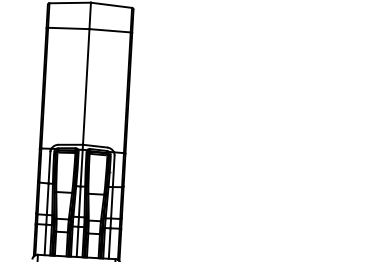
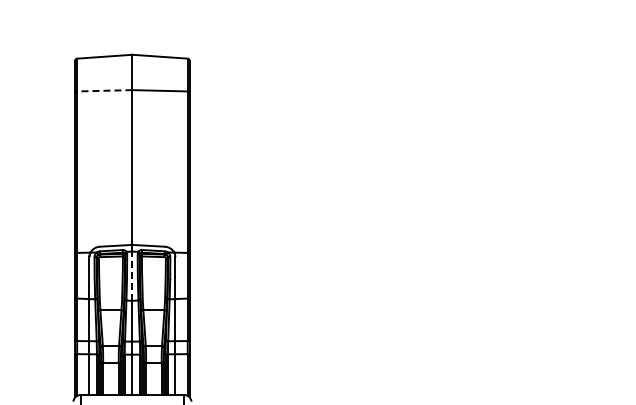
line: (68, 28) -> (104, 90), solid -> dashed
line: (81, 168) -> (132, 276), solid -> dashed

